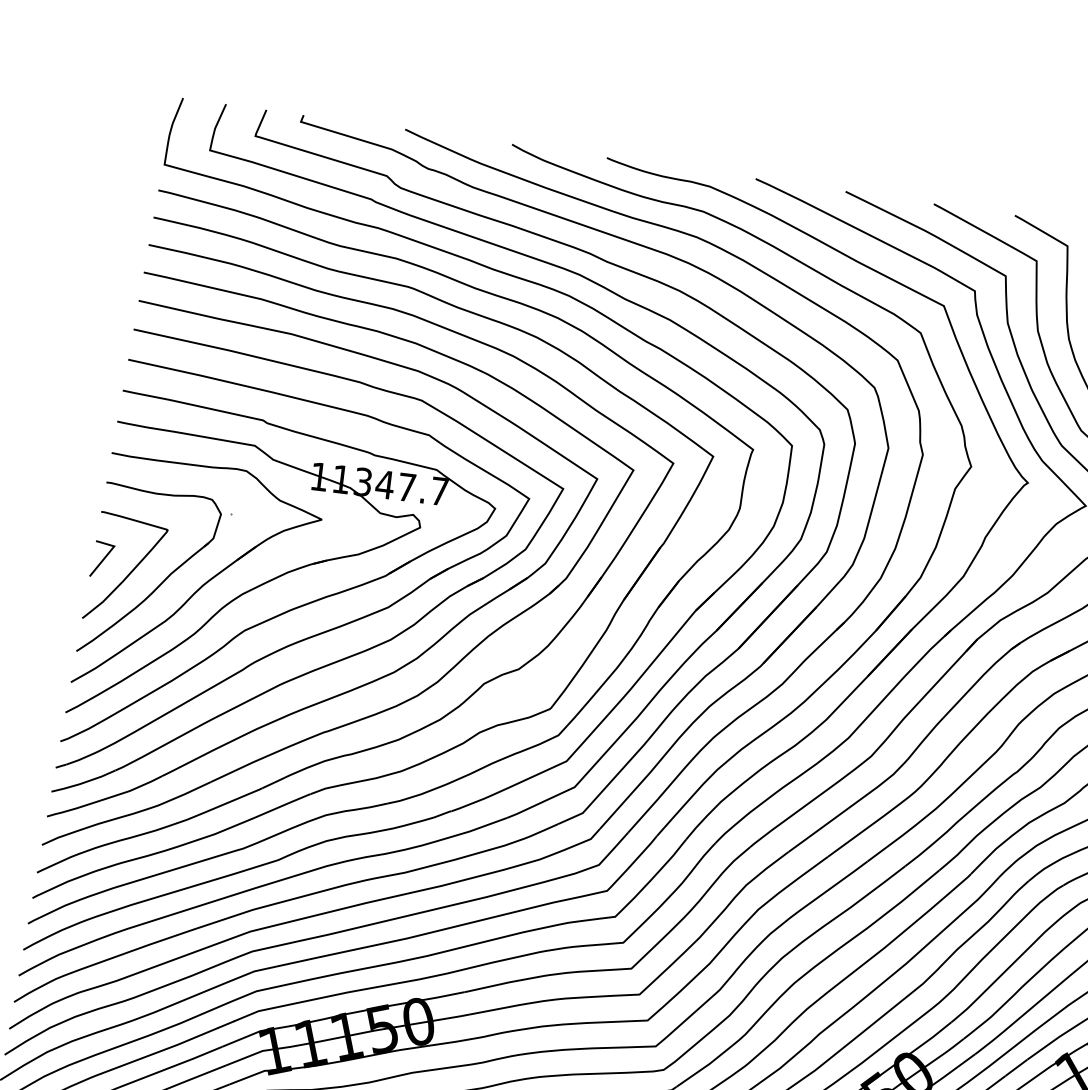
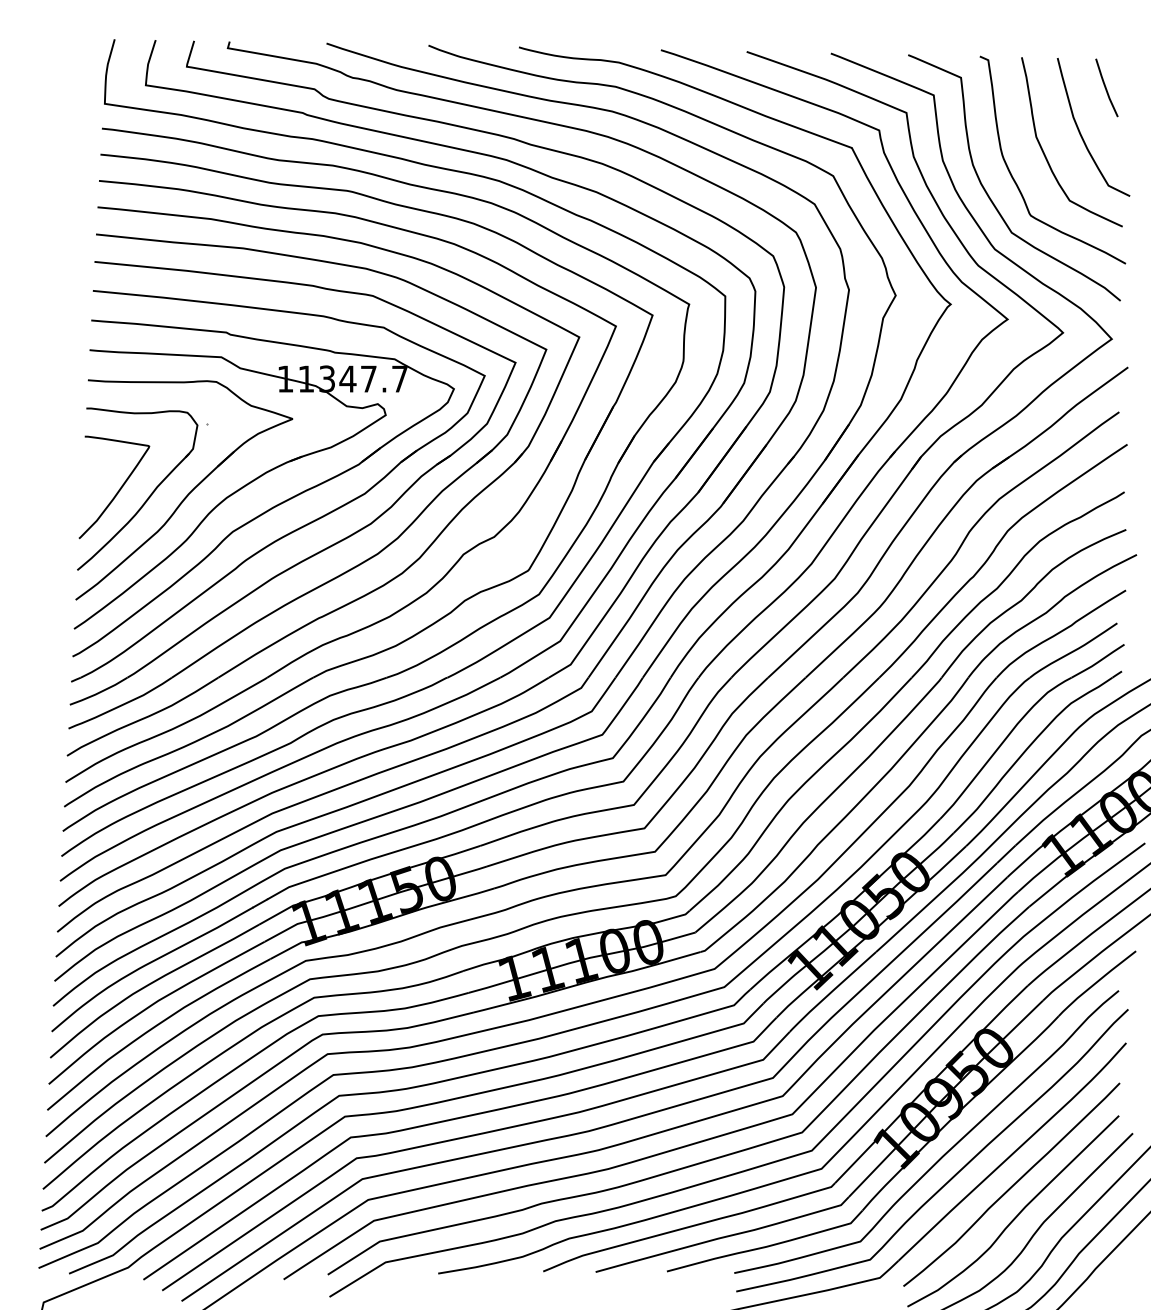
line: (102, 559) -> (91, 481), removed

